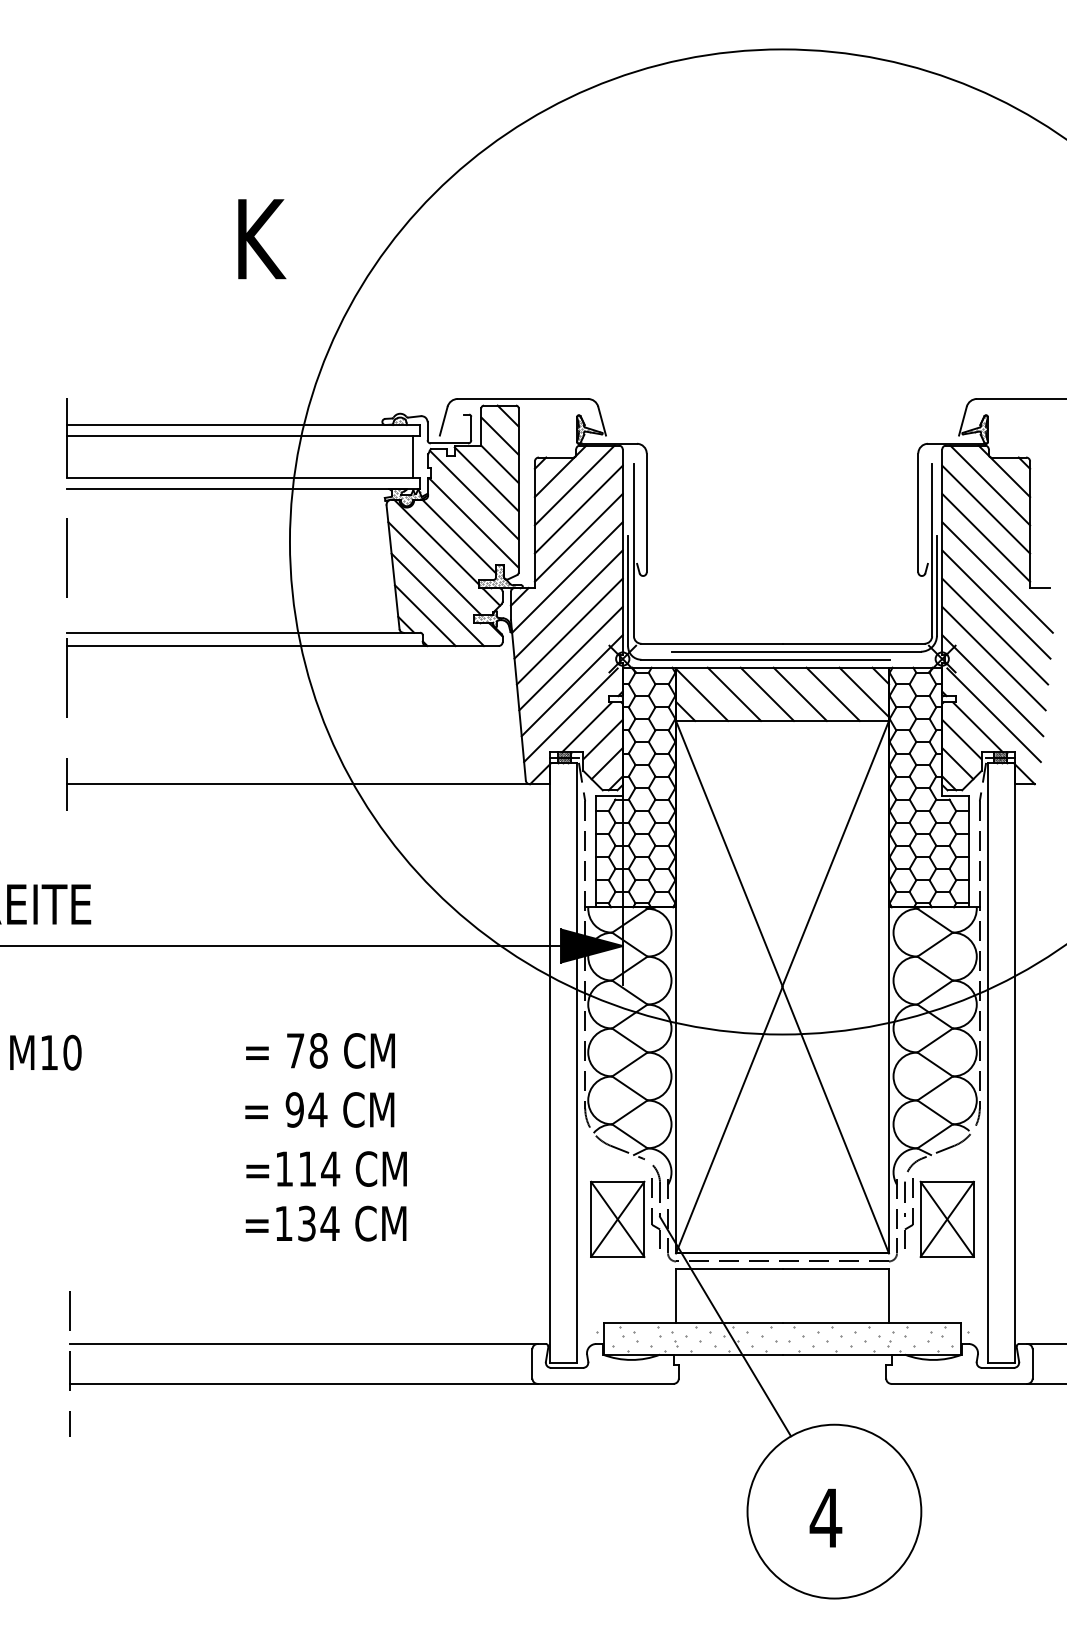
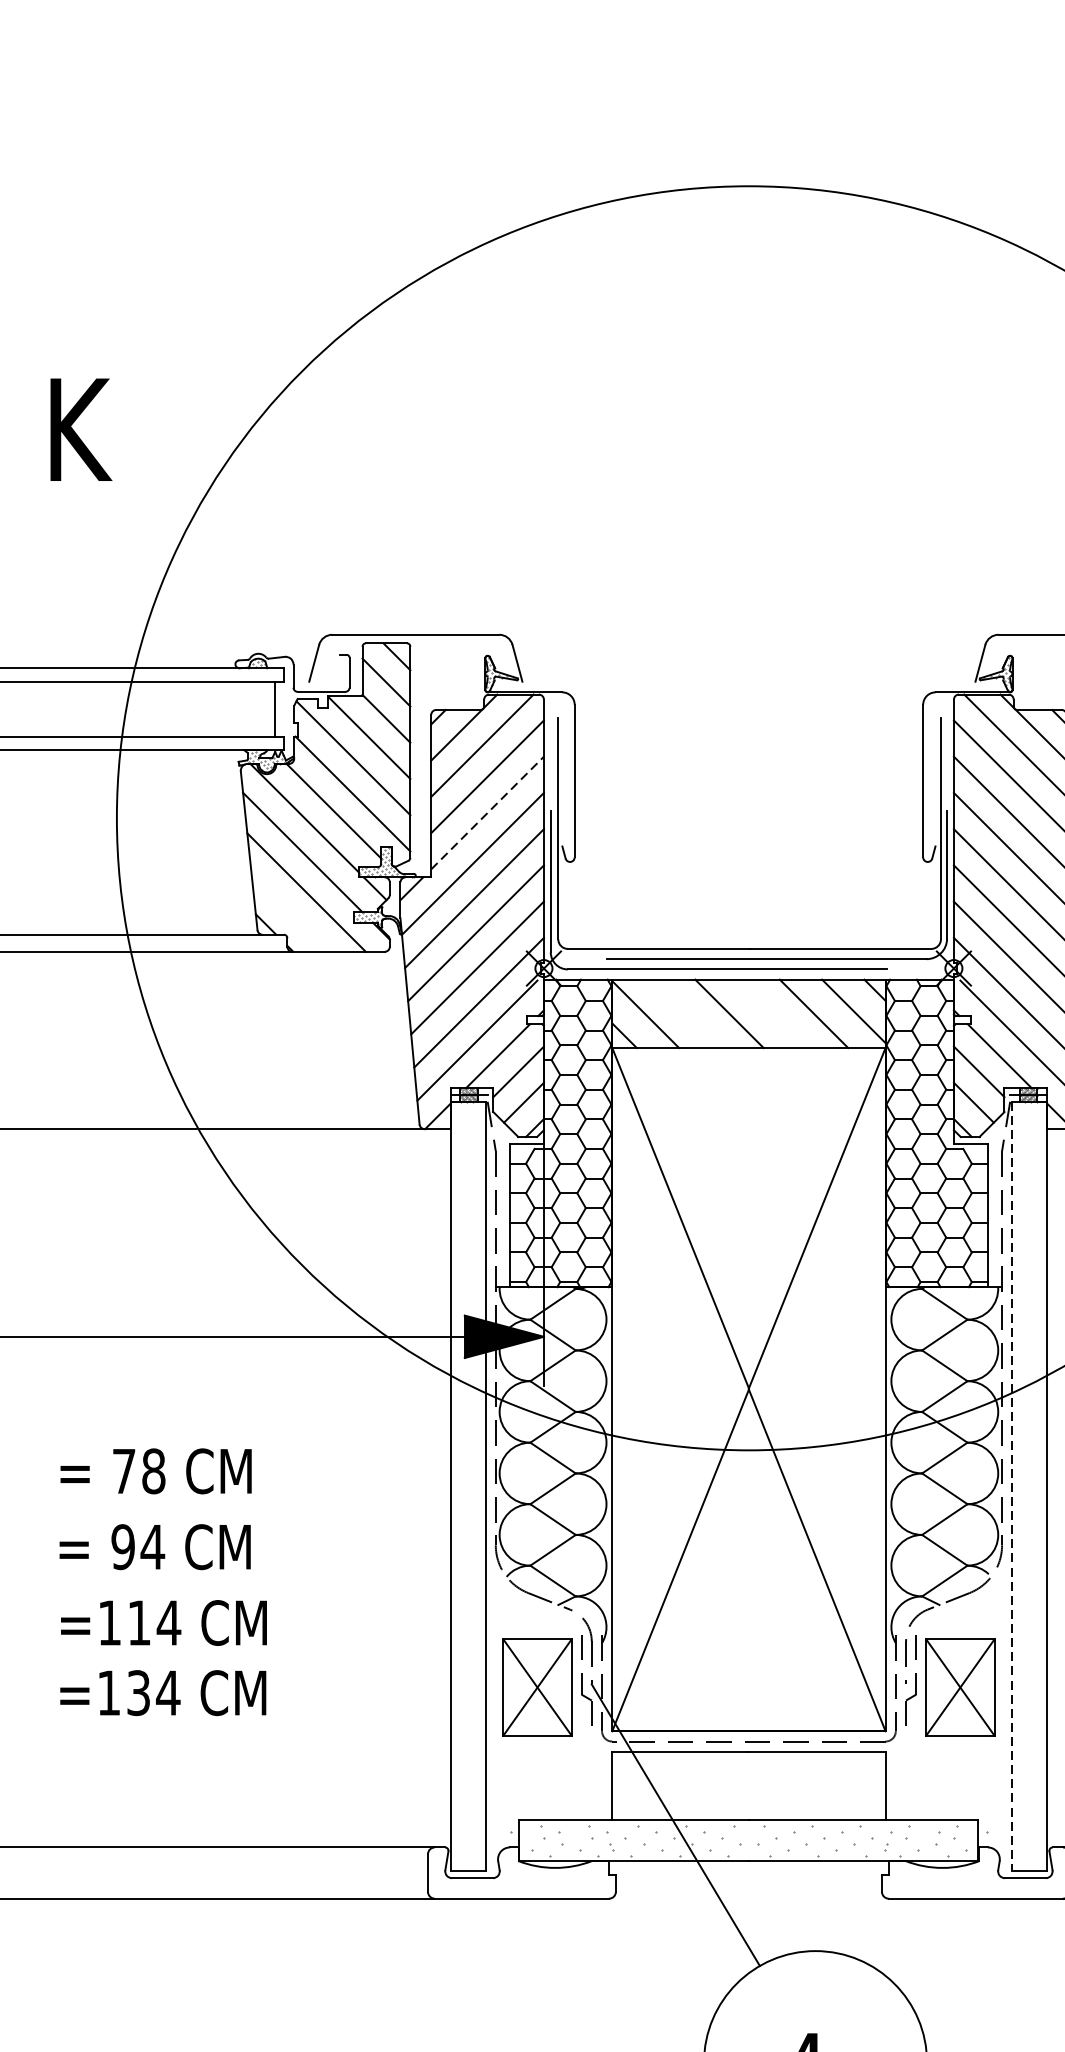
line: (579, 537) -> (488, 812), solid -> dashed
line: (424, 615) -> (289, 912), removed
line: (734, 693) -> (687, 1012), removed
line: (799, 693) -> (770, 1012), removed
line: (987, 1062) -> (1011, 1486), solid -> dashed

